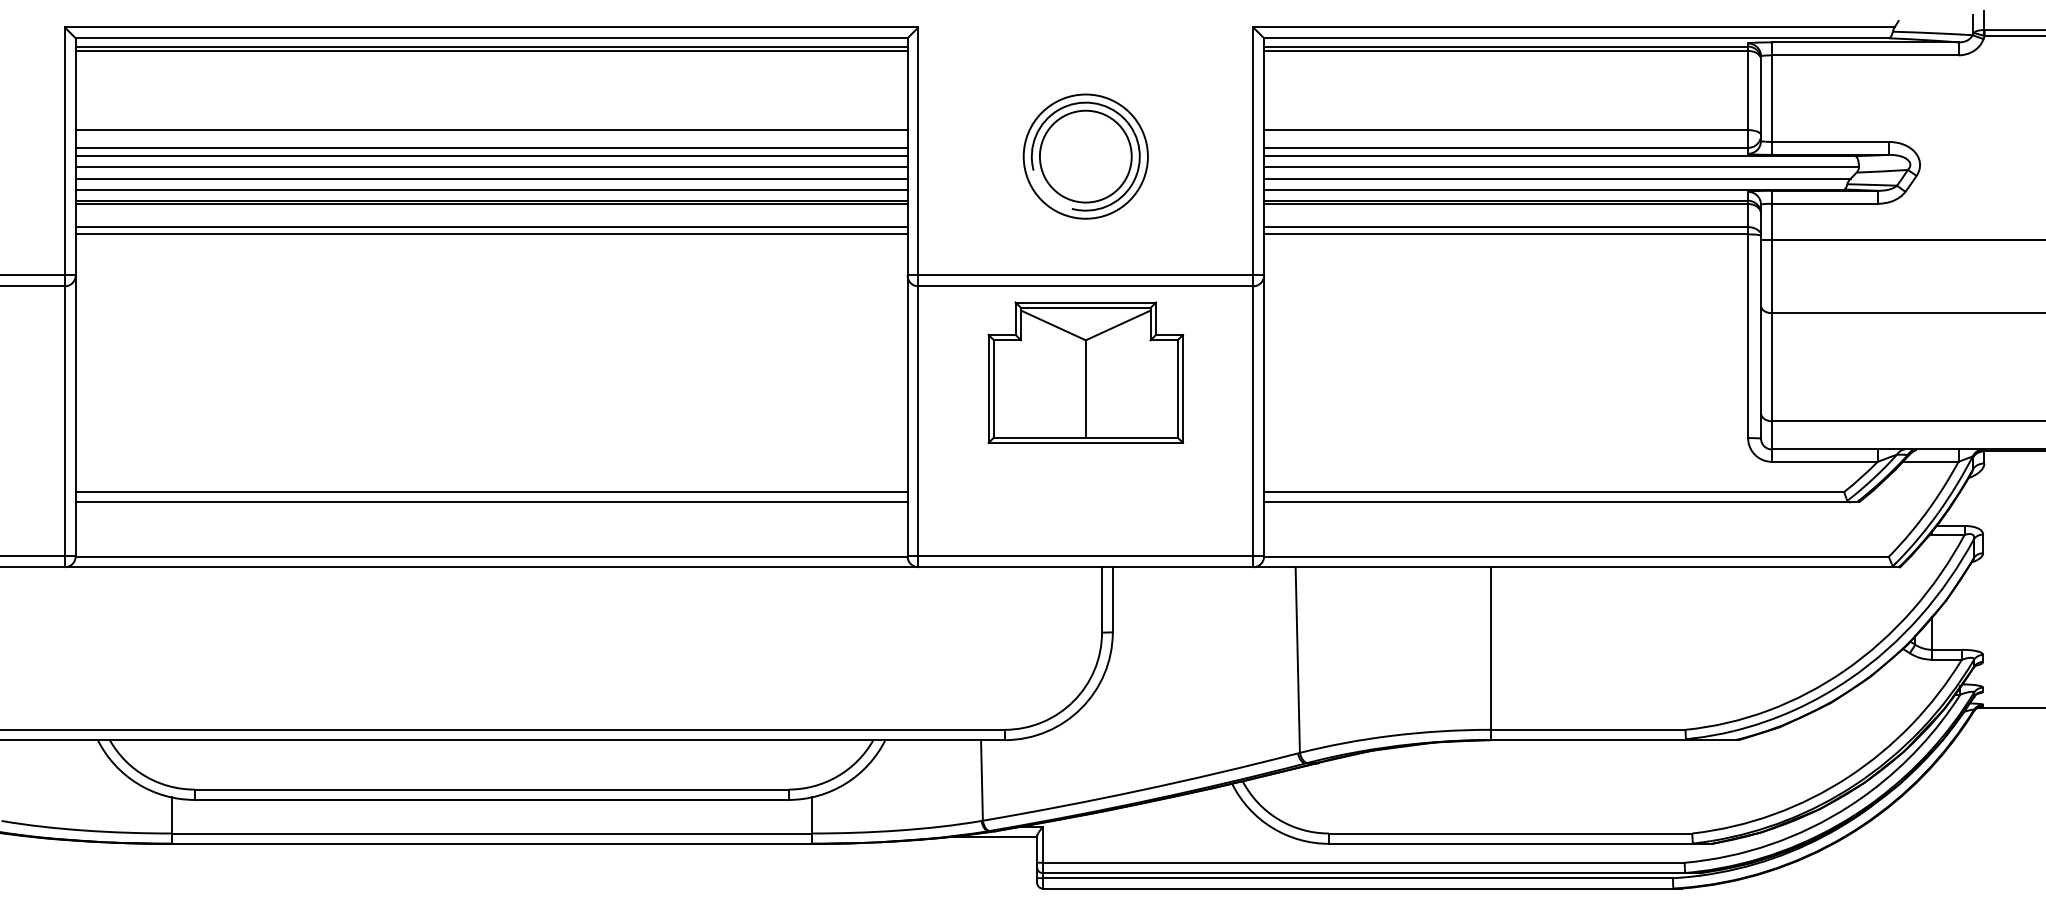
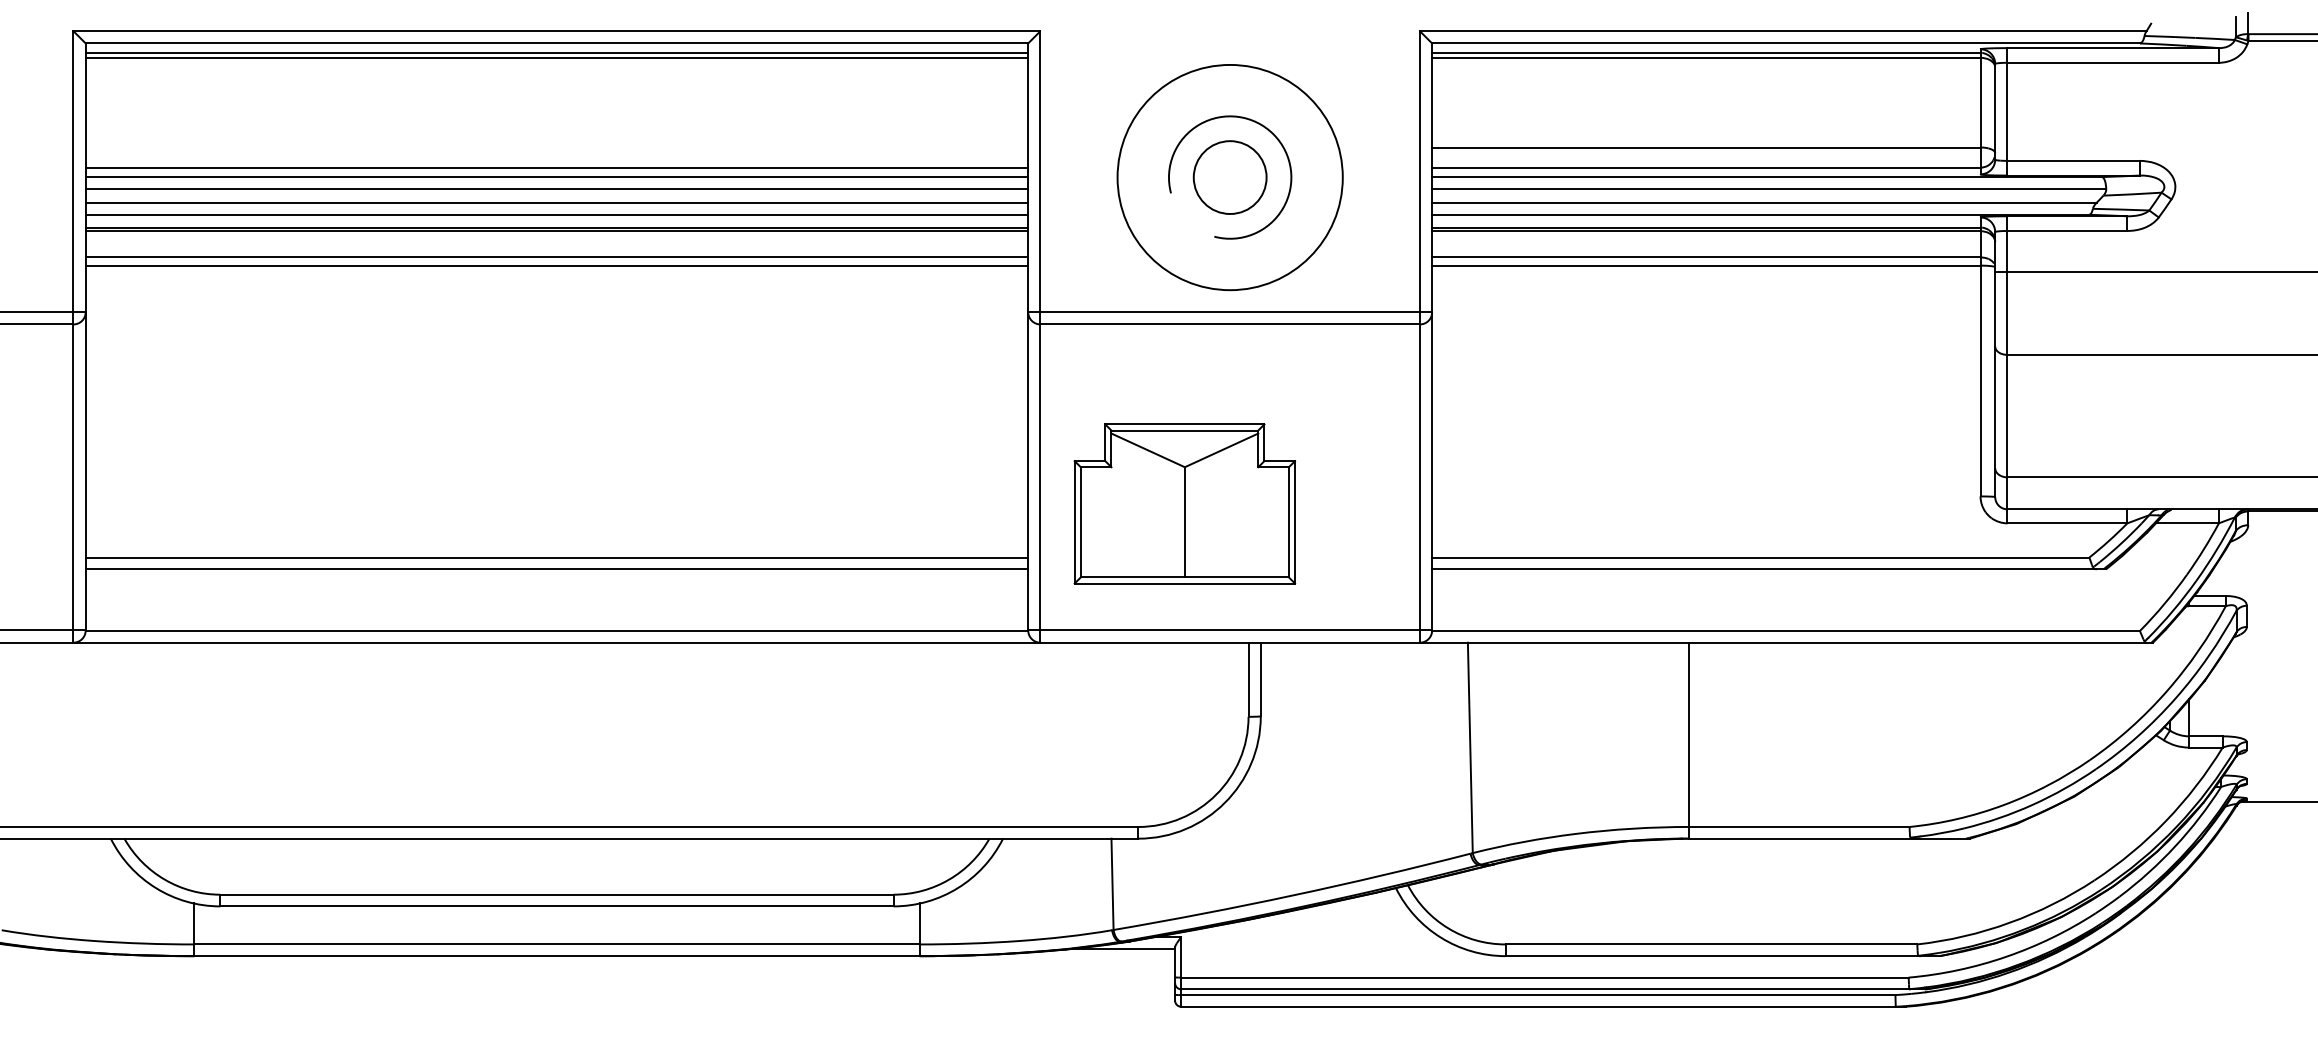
line: (491, 130) -> (556, 147), removed
circle: (1085, 156) -> (1229, 177), size x0.7
circle: (1085, 156) -> (1229, 177), size x1.6
part: (1085, 372) -> (1184, 503), moved

